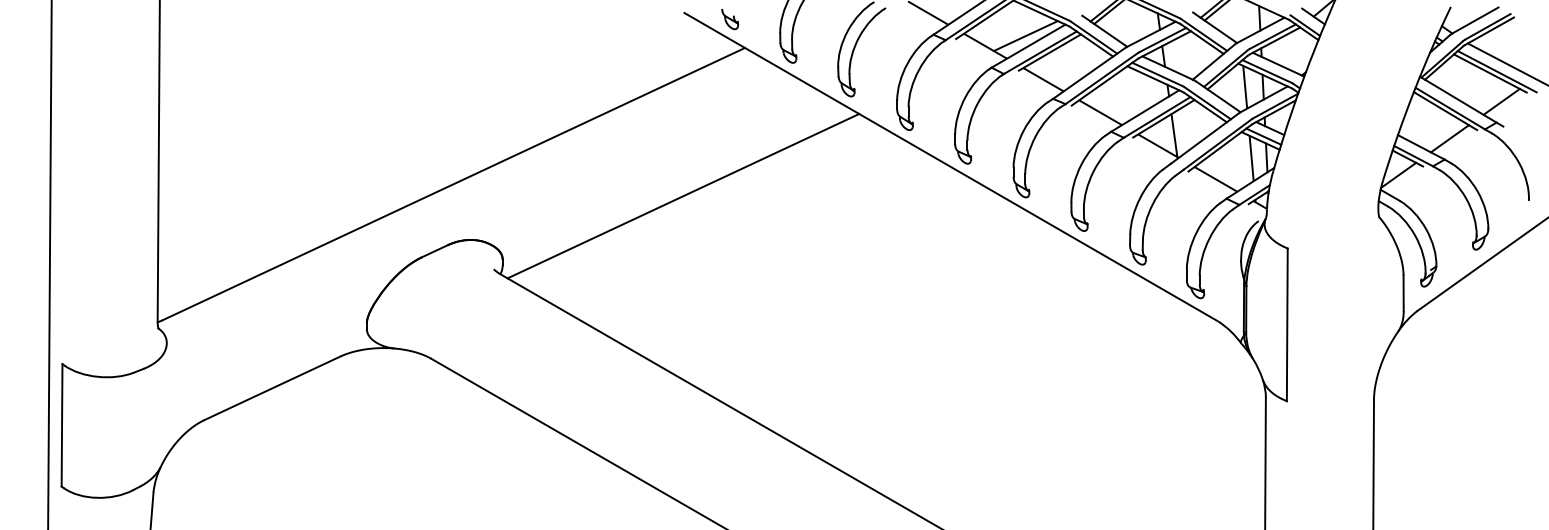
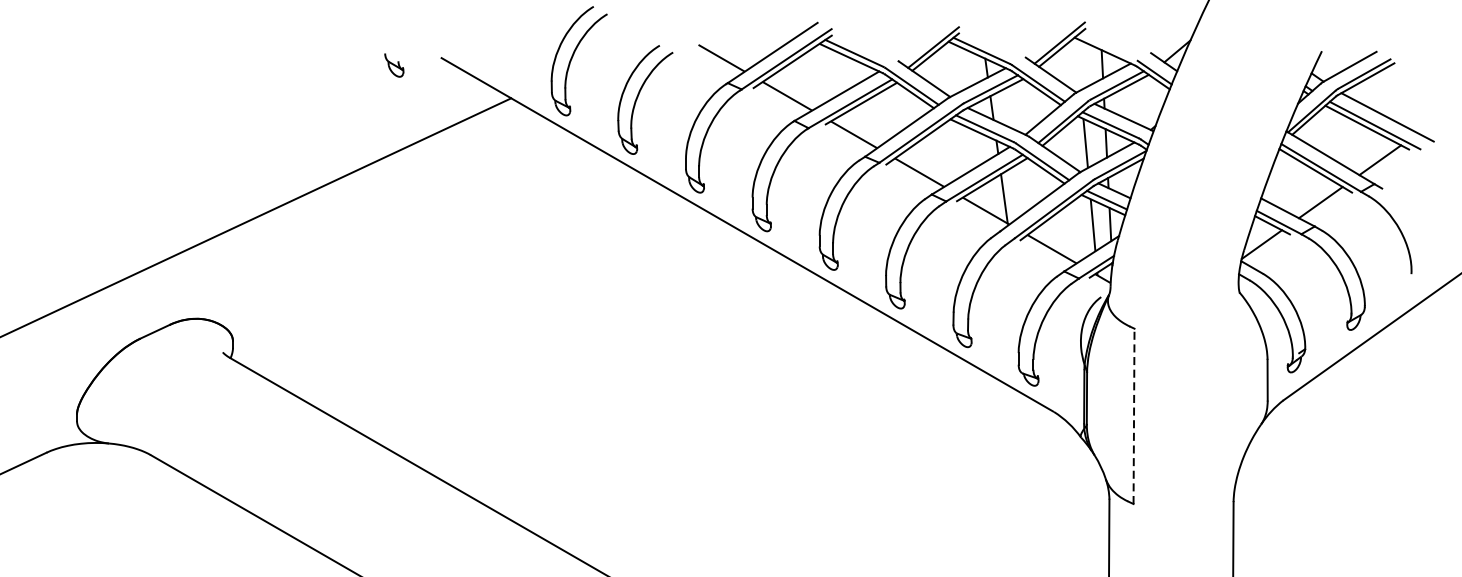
part: (730, 19) -> (394, 65), moved
line: (1025, 36) -> (833, 85), removed
line: (683, 195) -> (440, 267), removed
line: (1287, 324) -> (1134, 415), solid -> dashed

